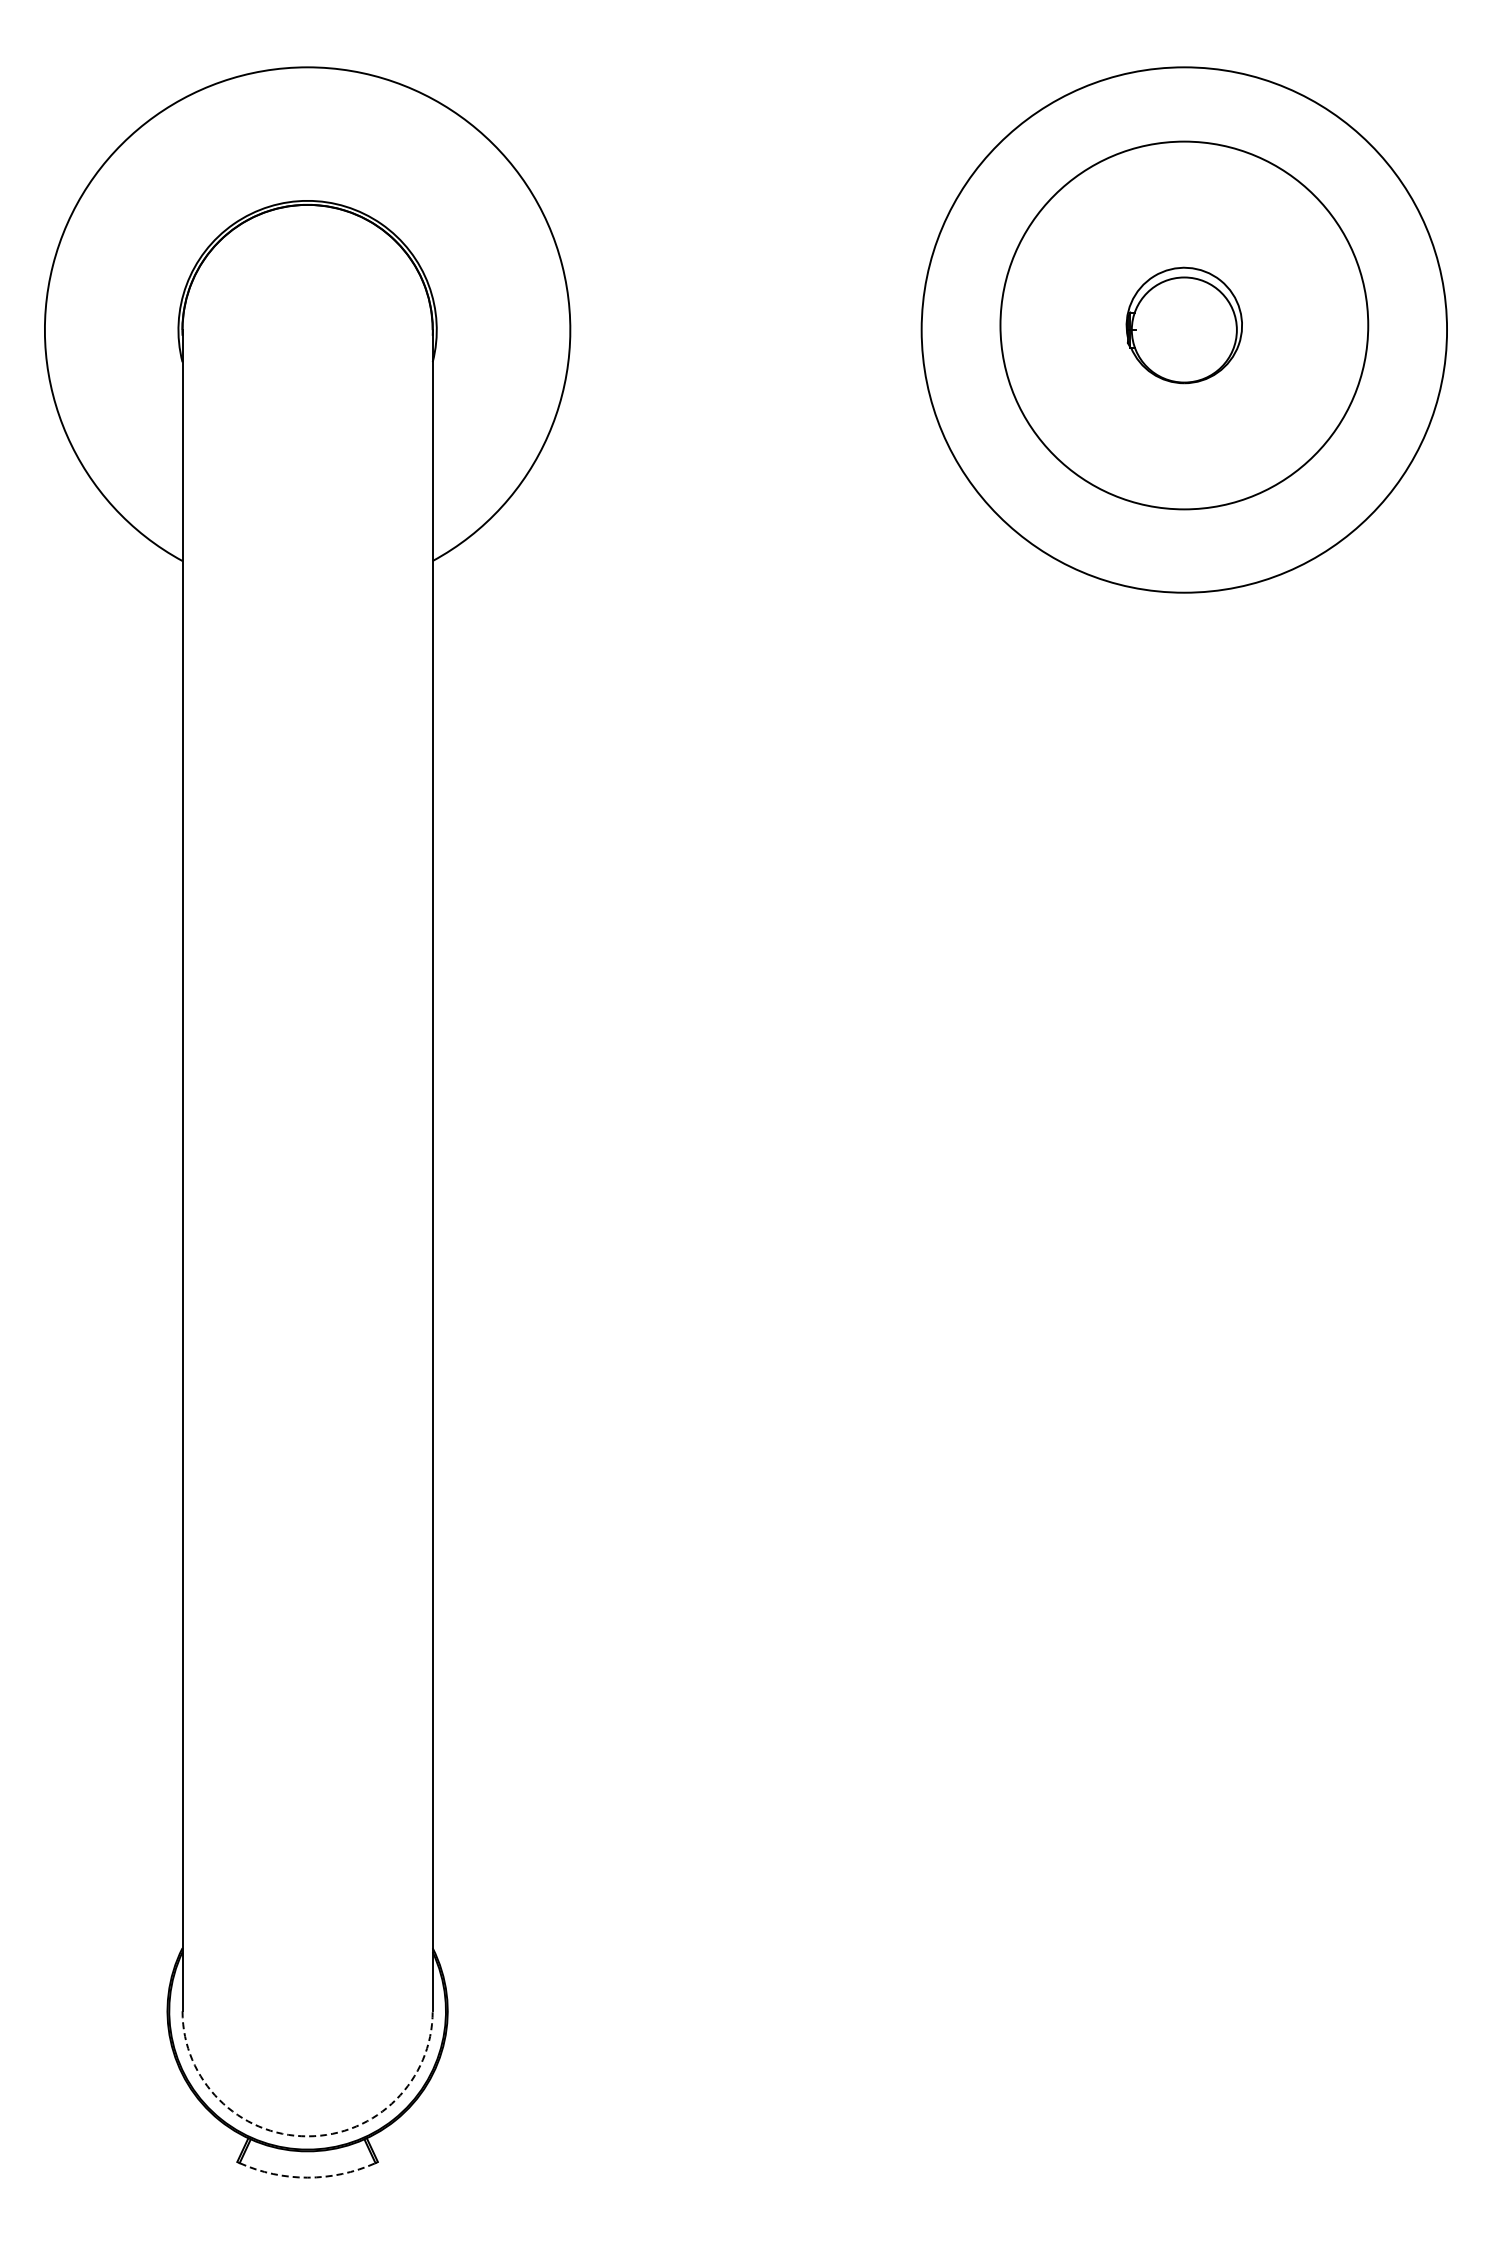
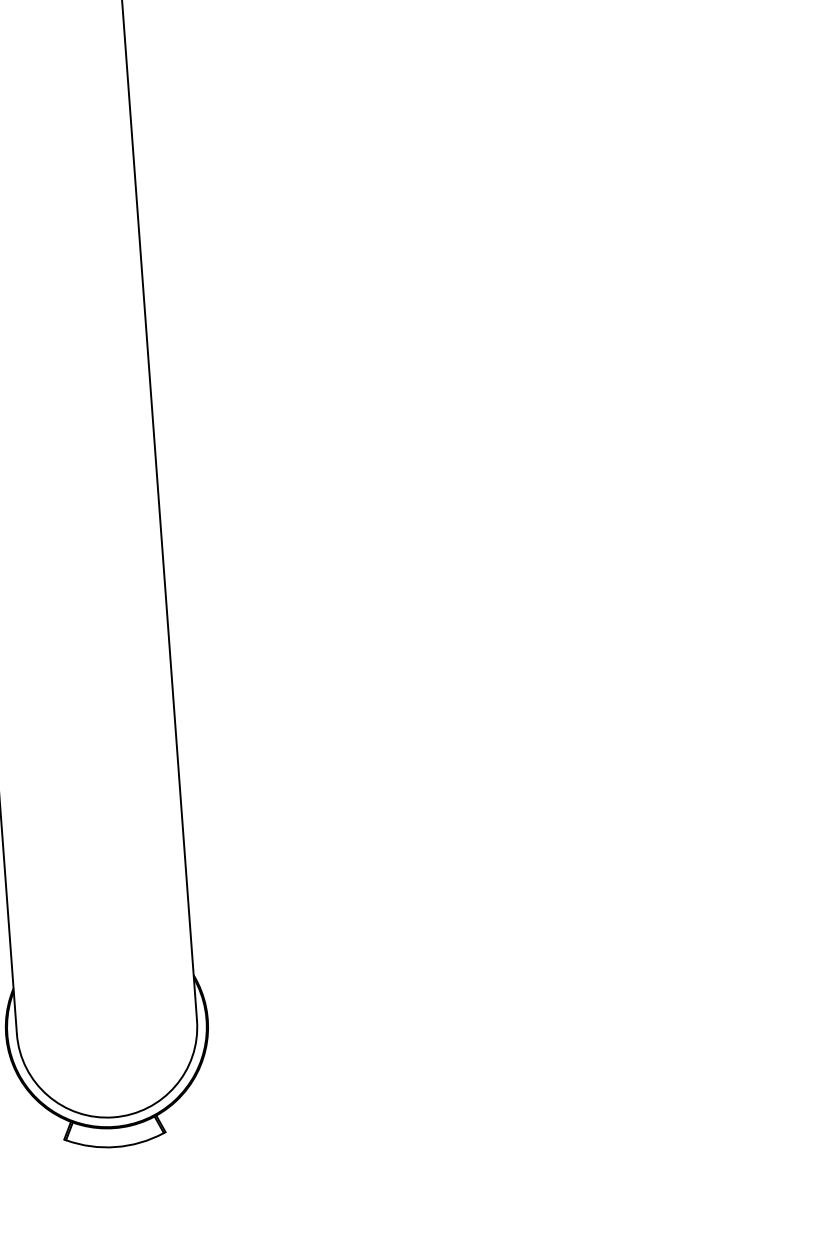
arc: (307, 2136) -> (113, 1117), dashed -> solid
arc: (307, 2177) -> (115, 1146), dashed -> solid

